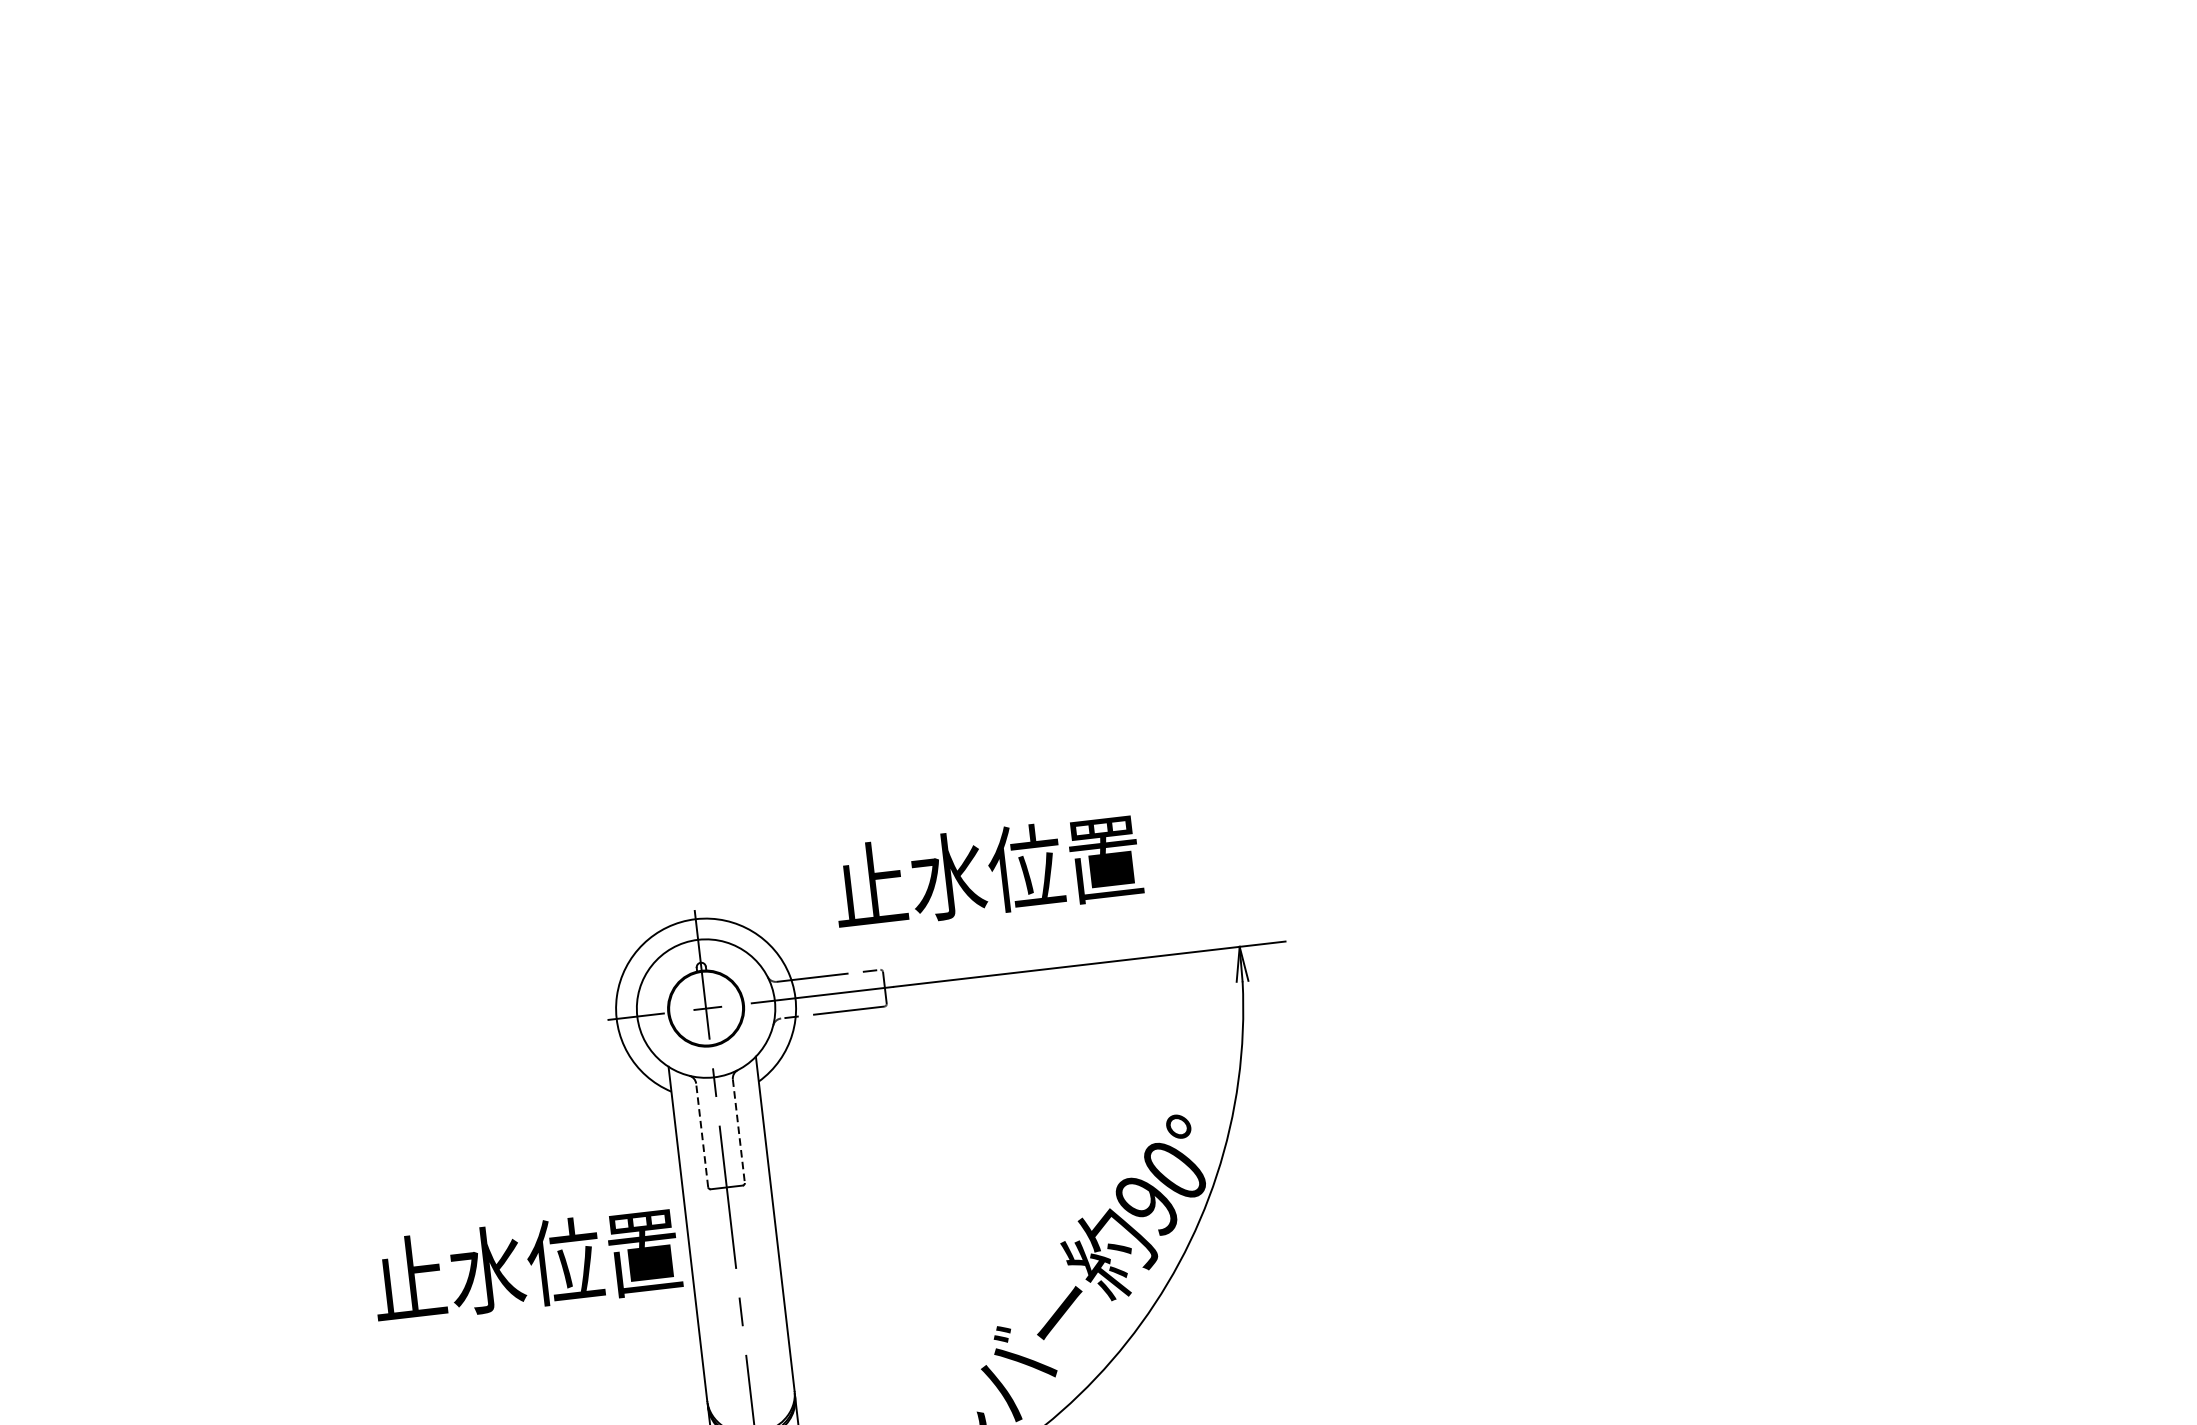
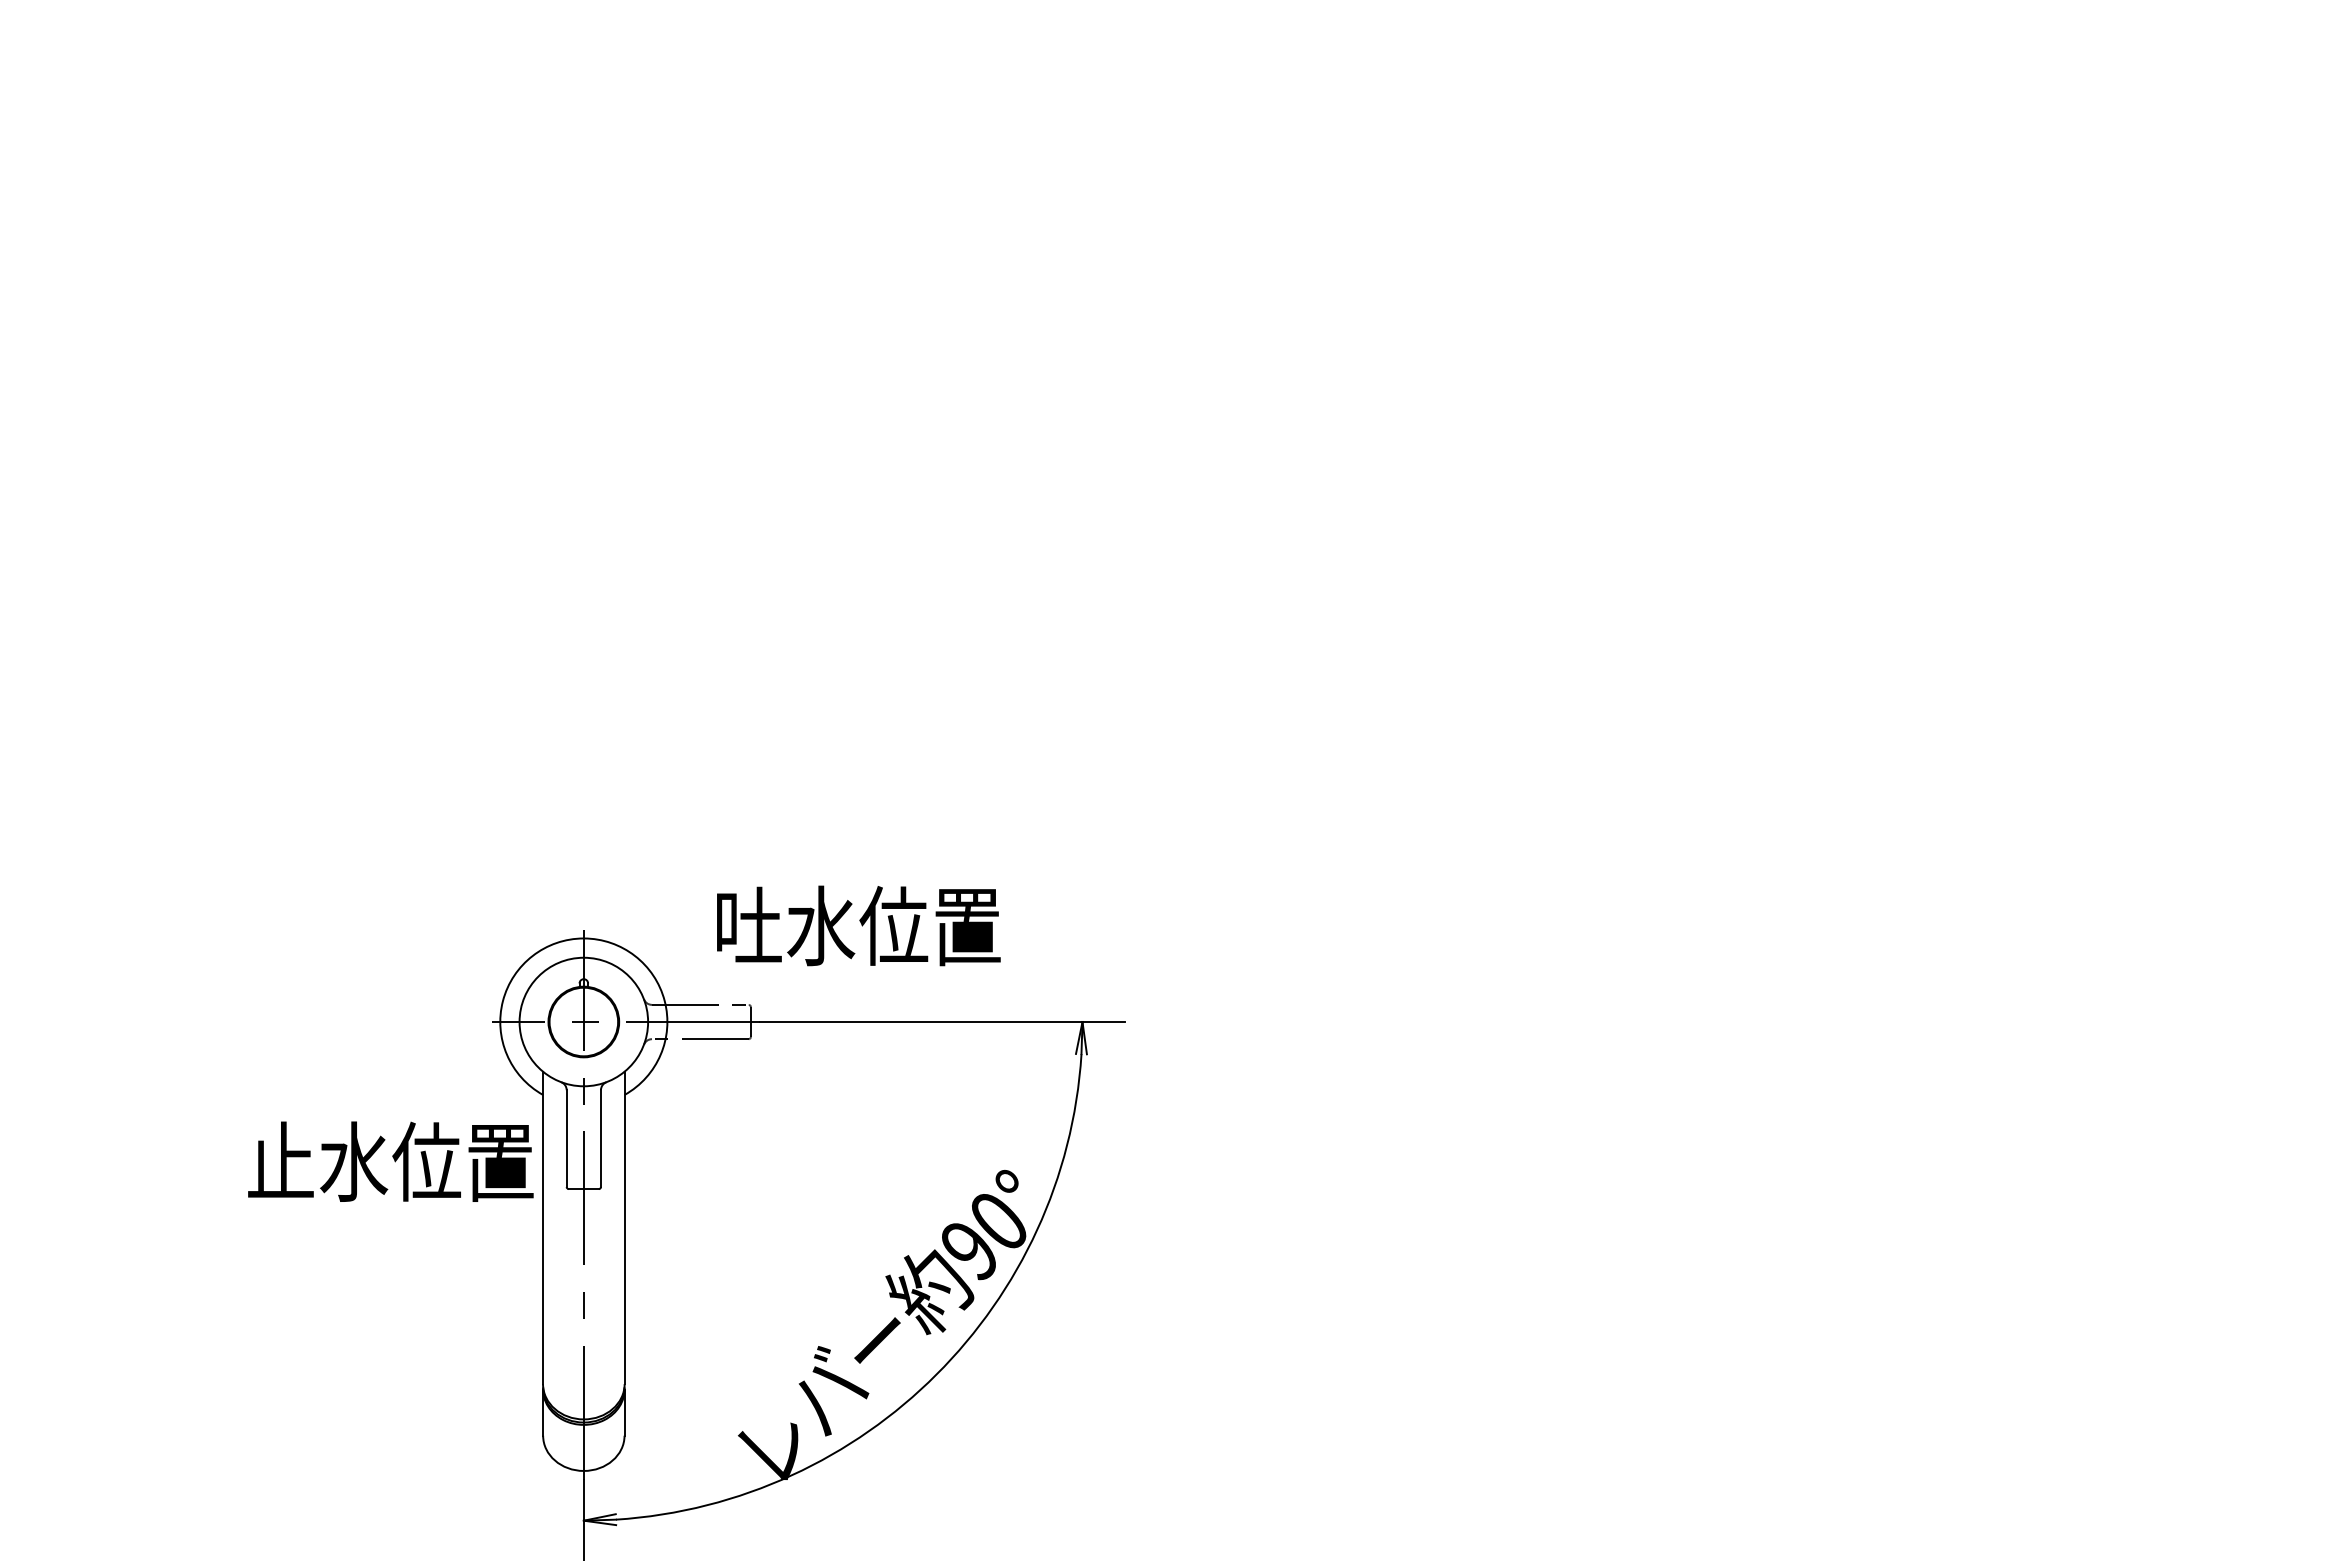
text: (870, 882) -> (748, 923), 止水位置 -> 吐水位置
line: (738, 1132) -> (600, 1139), dashed -> solid
line: (701, 1135) -> (566, 1138), dashed -> solid
text: (526, 1265) -> (390, 1161), moved

